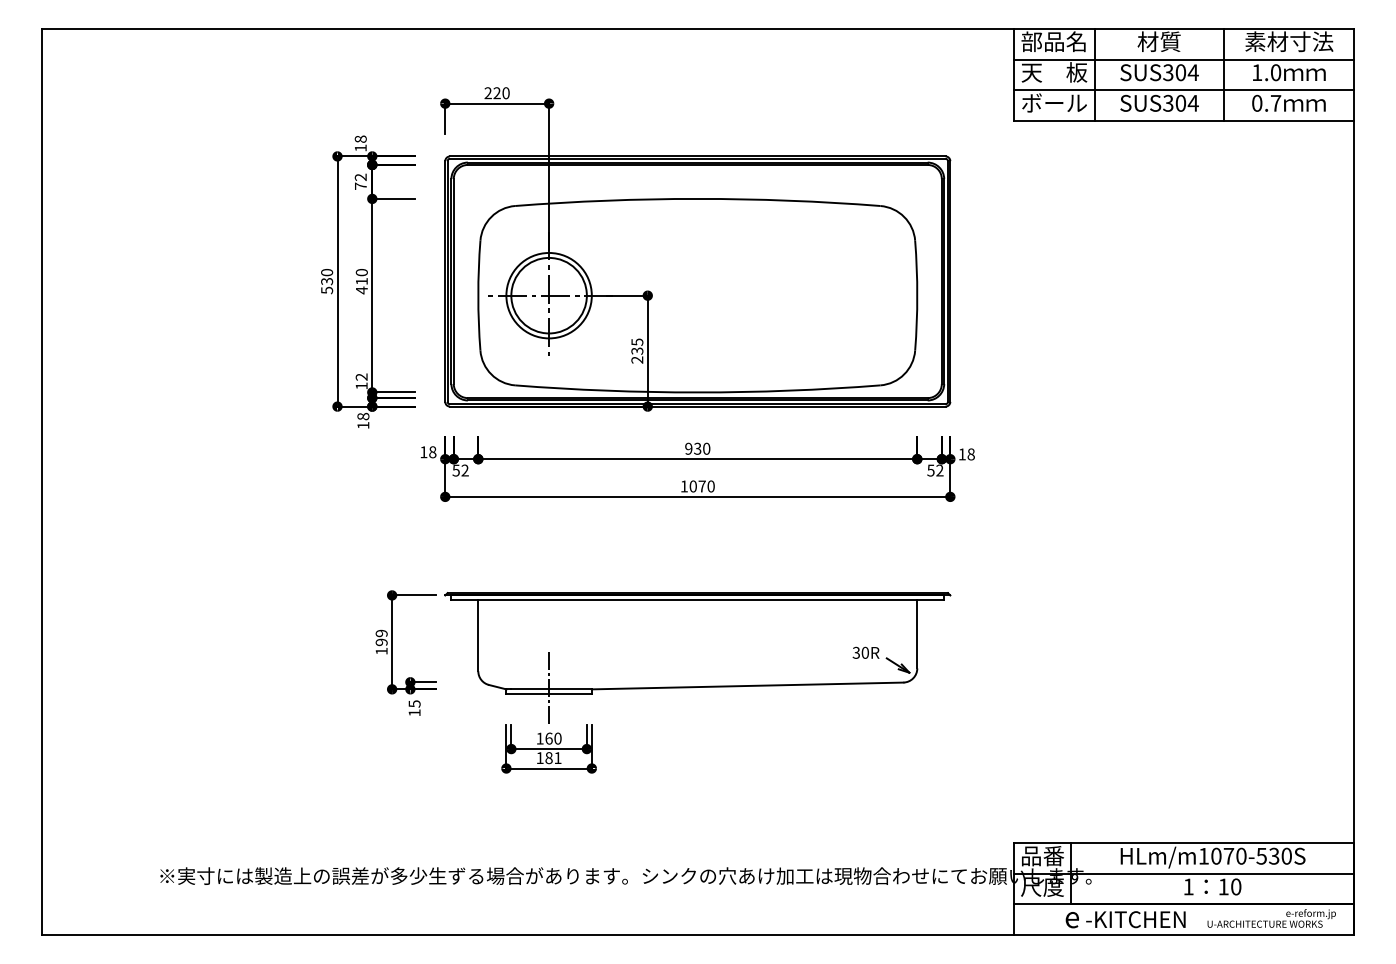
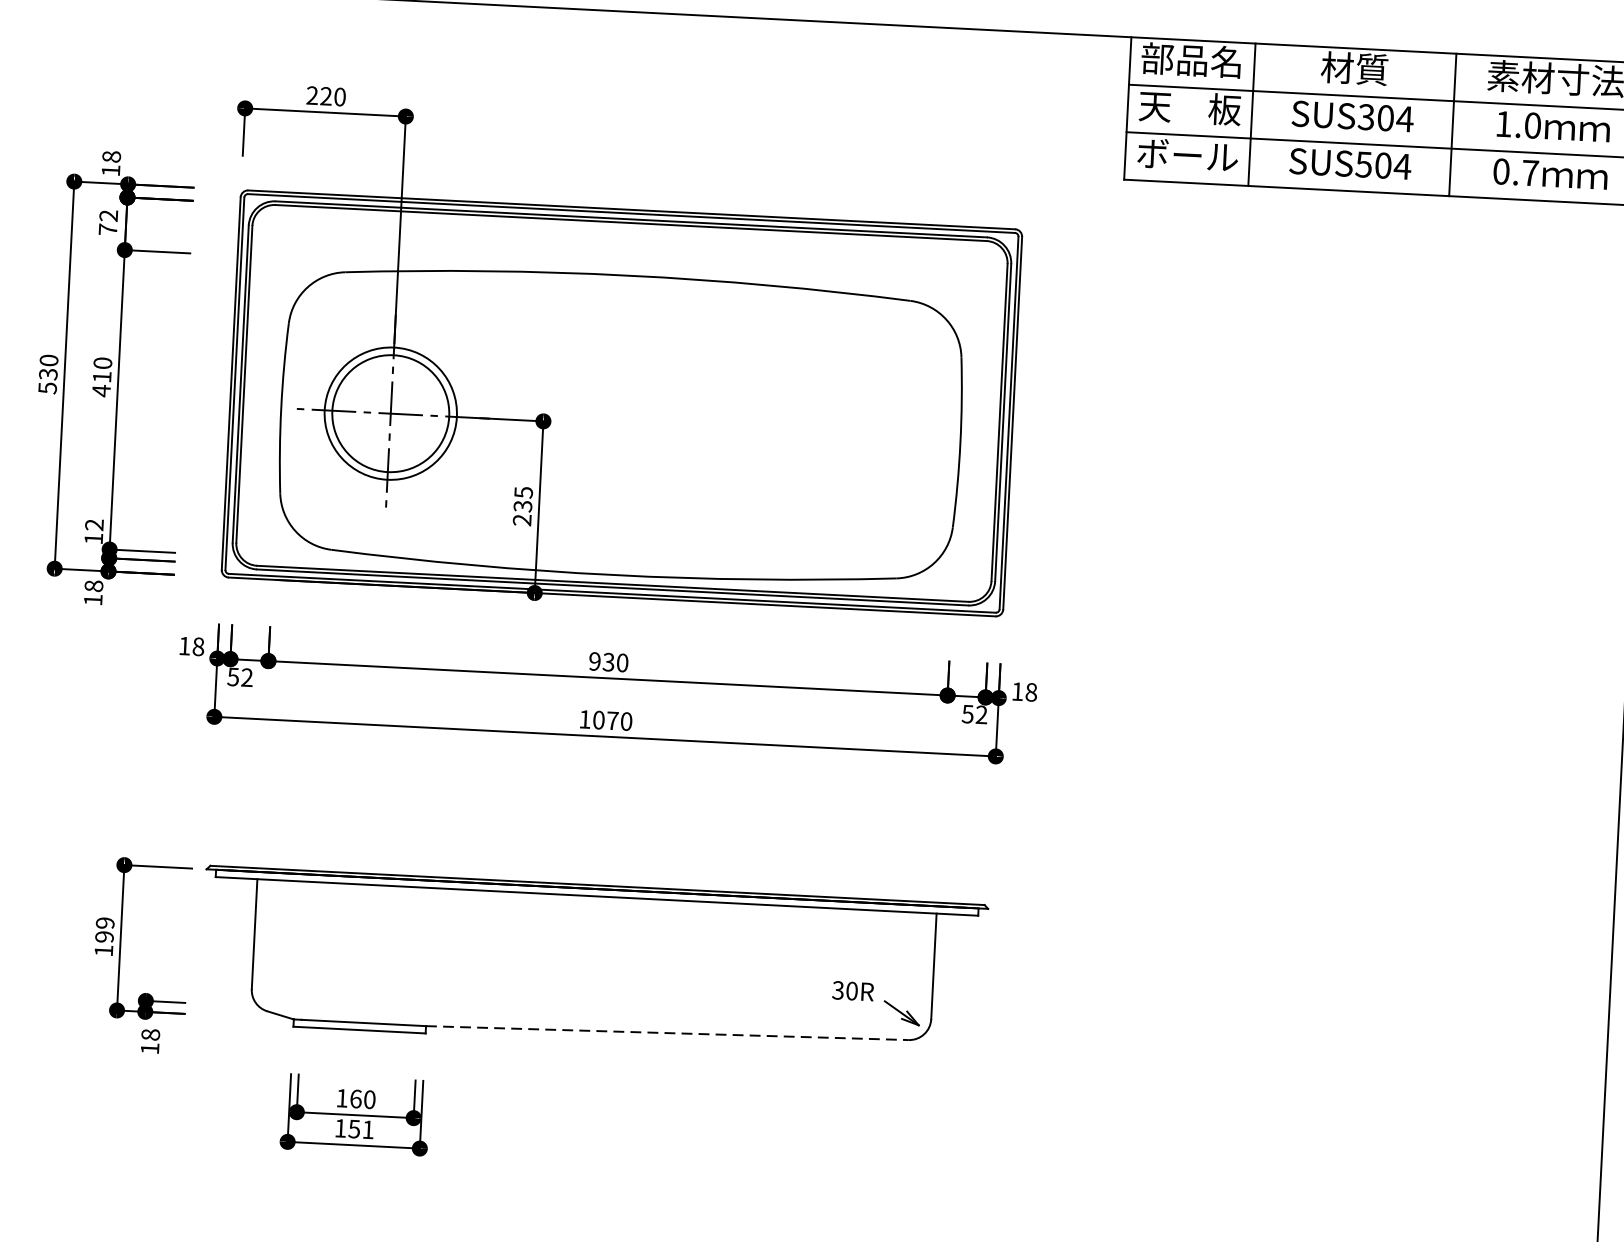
text: (1168, 102) -> (1364, 163), SUS304 -> SUS504
line: (747, 685) -> (667, 1032), solid -> dashed
line: (549, 689) -> (360, 1023), removed
text: (414, 703) -> (150, 1034), 15 -> 18
text: (548, 757) -> (353, 1128), 181 -> 151

